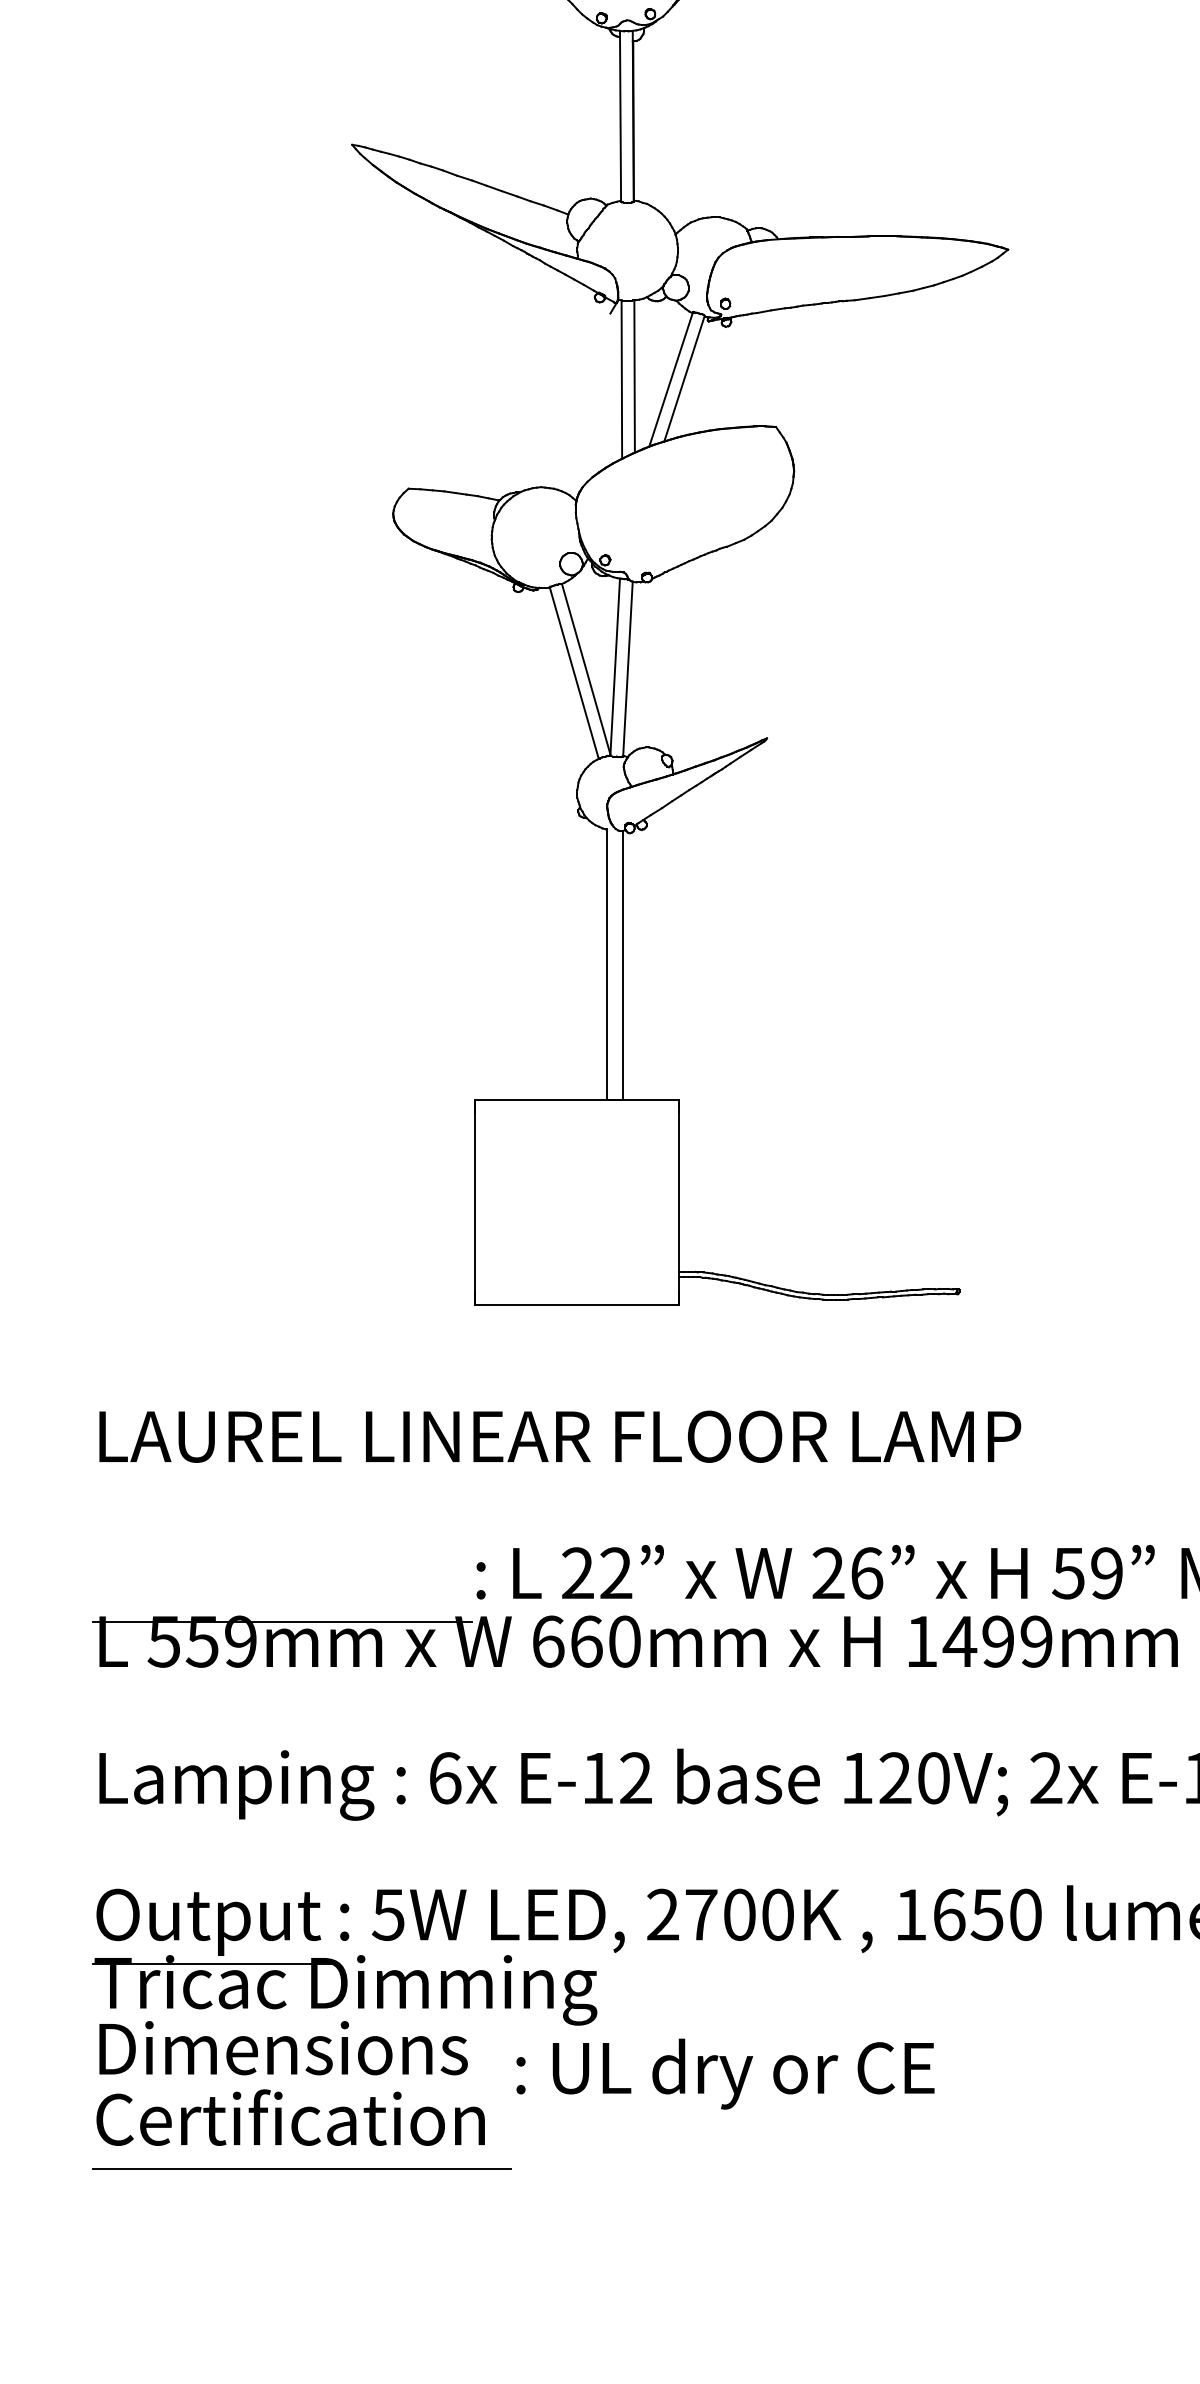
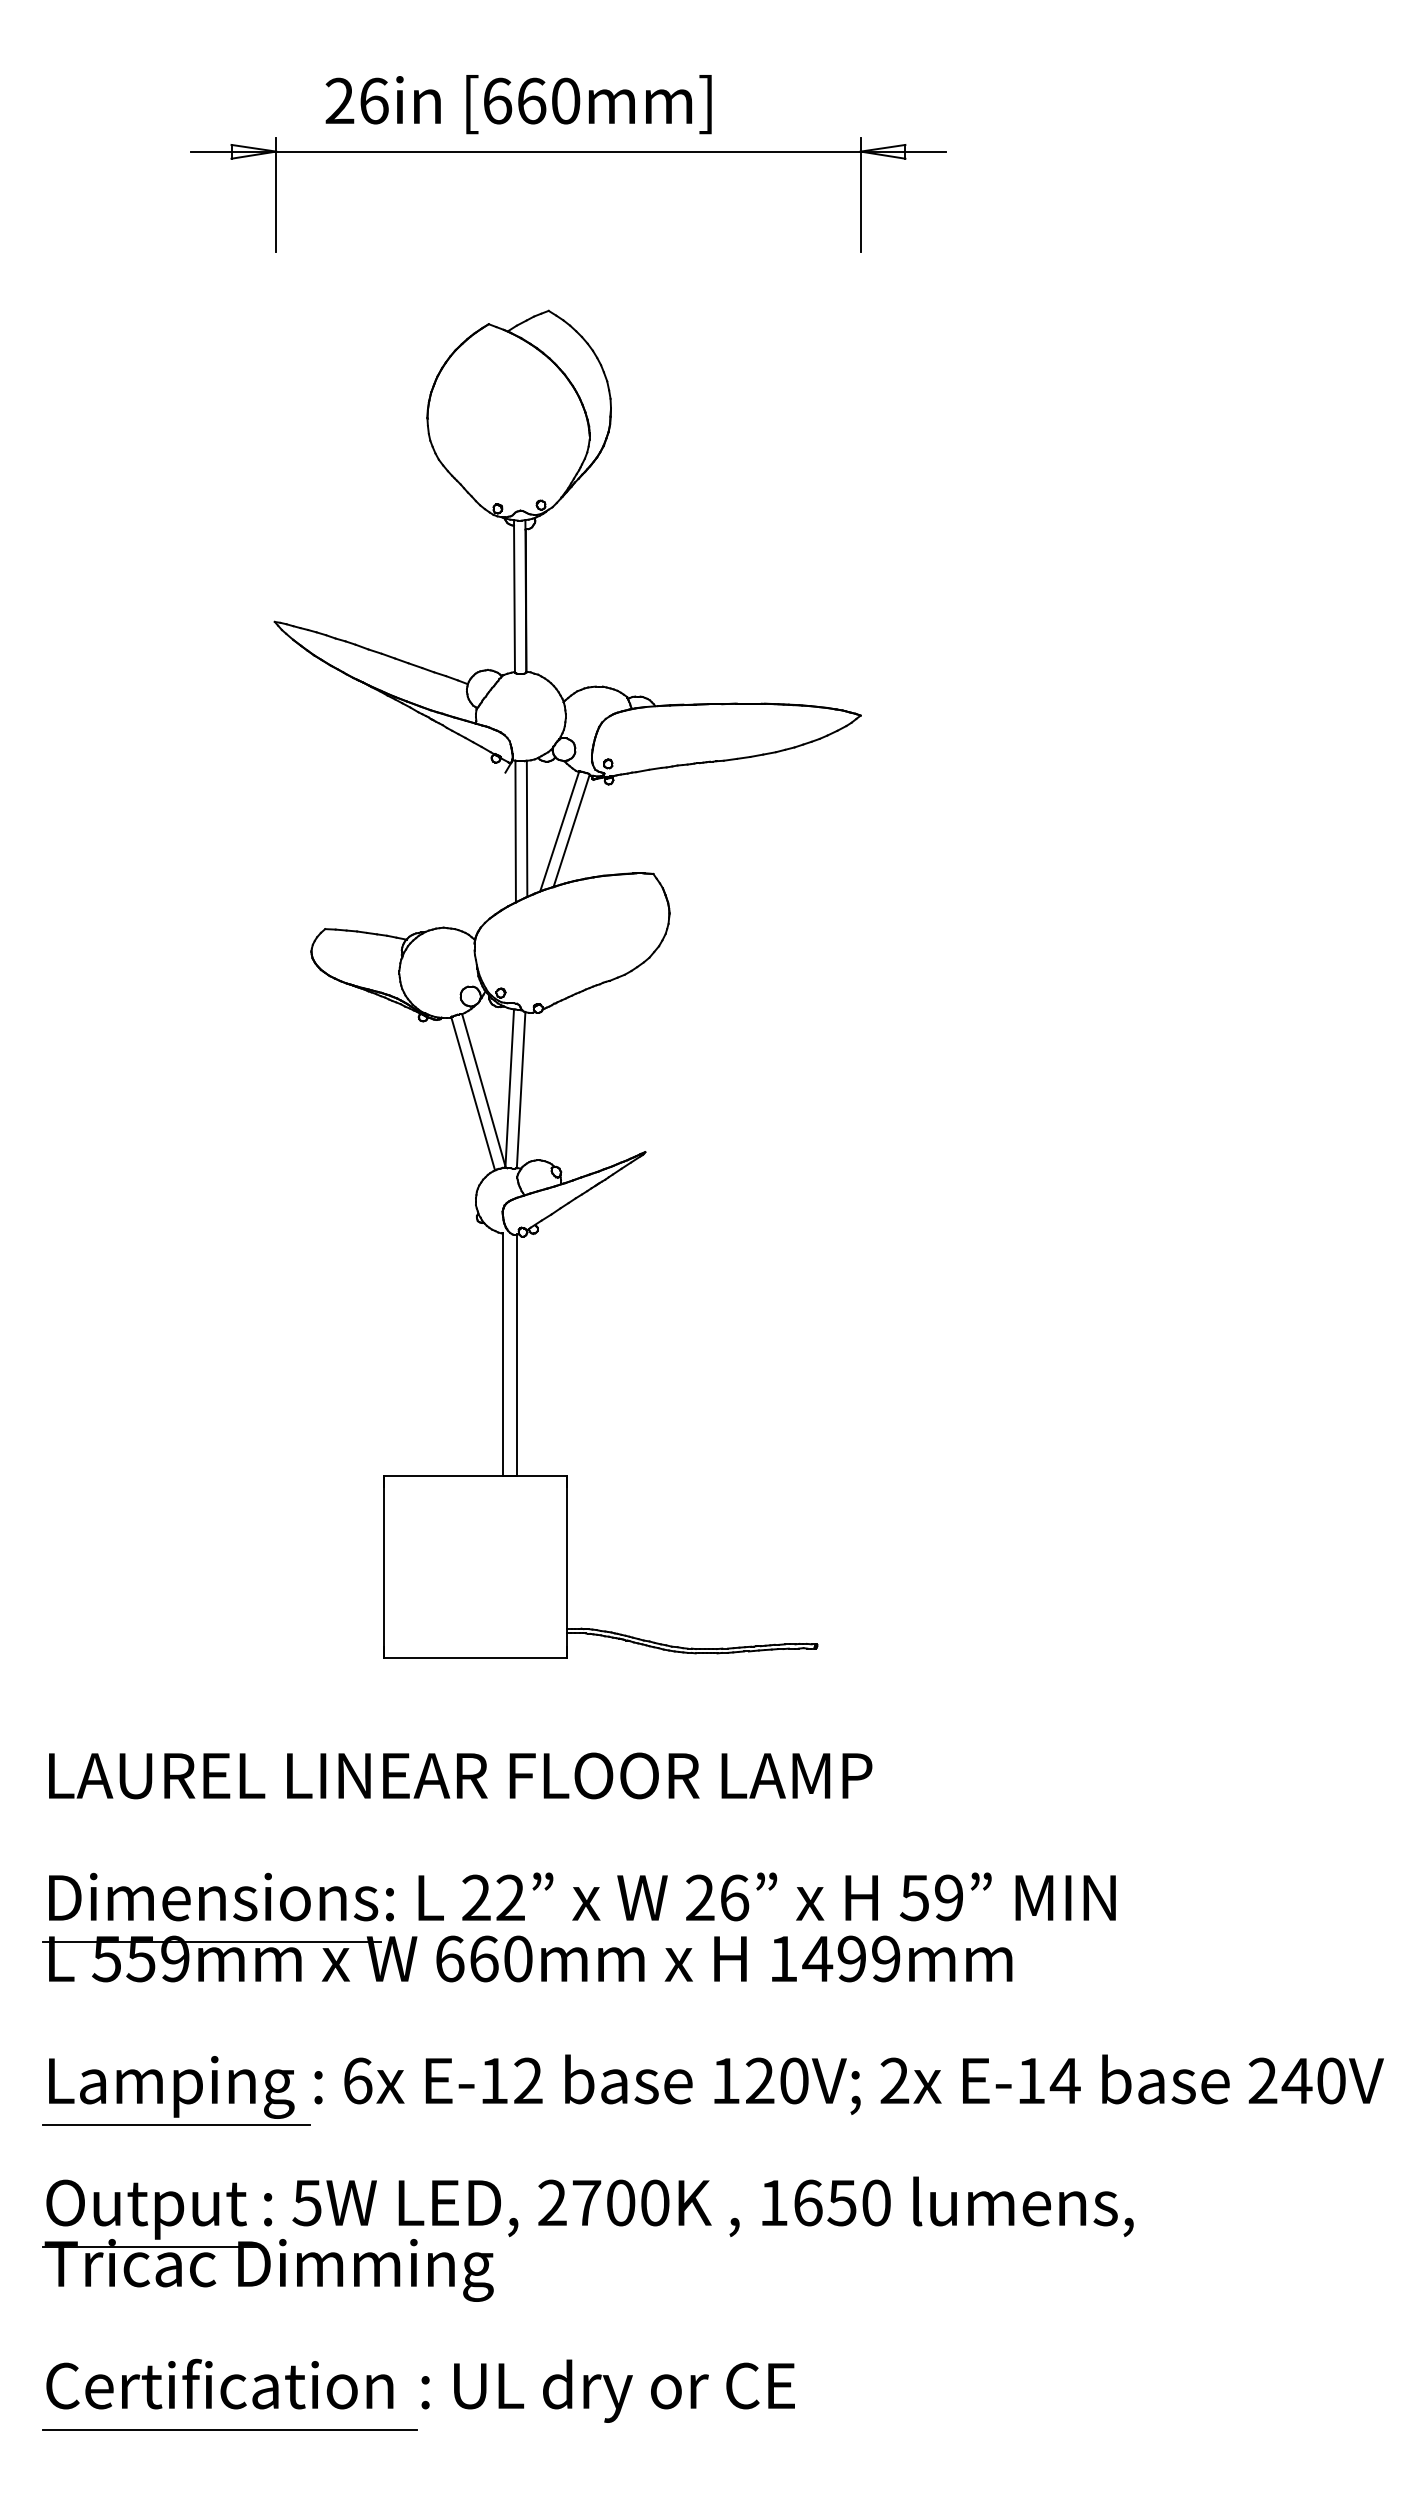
line: (241, 1826) -> (175, 2124), added
text: (283, 2047) -> (213, 1896), moved
text: (724, 2073) -> (607, 2390), moved

